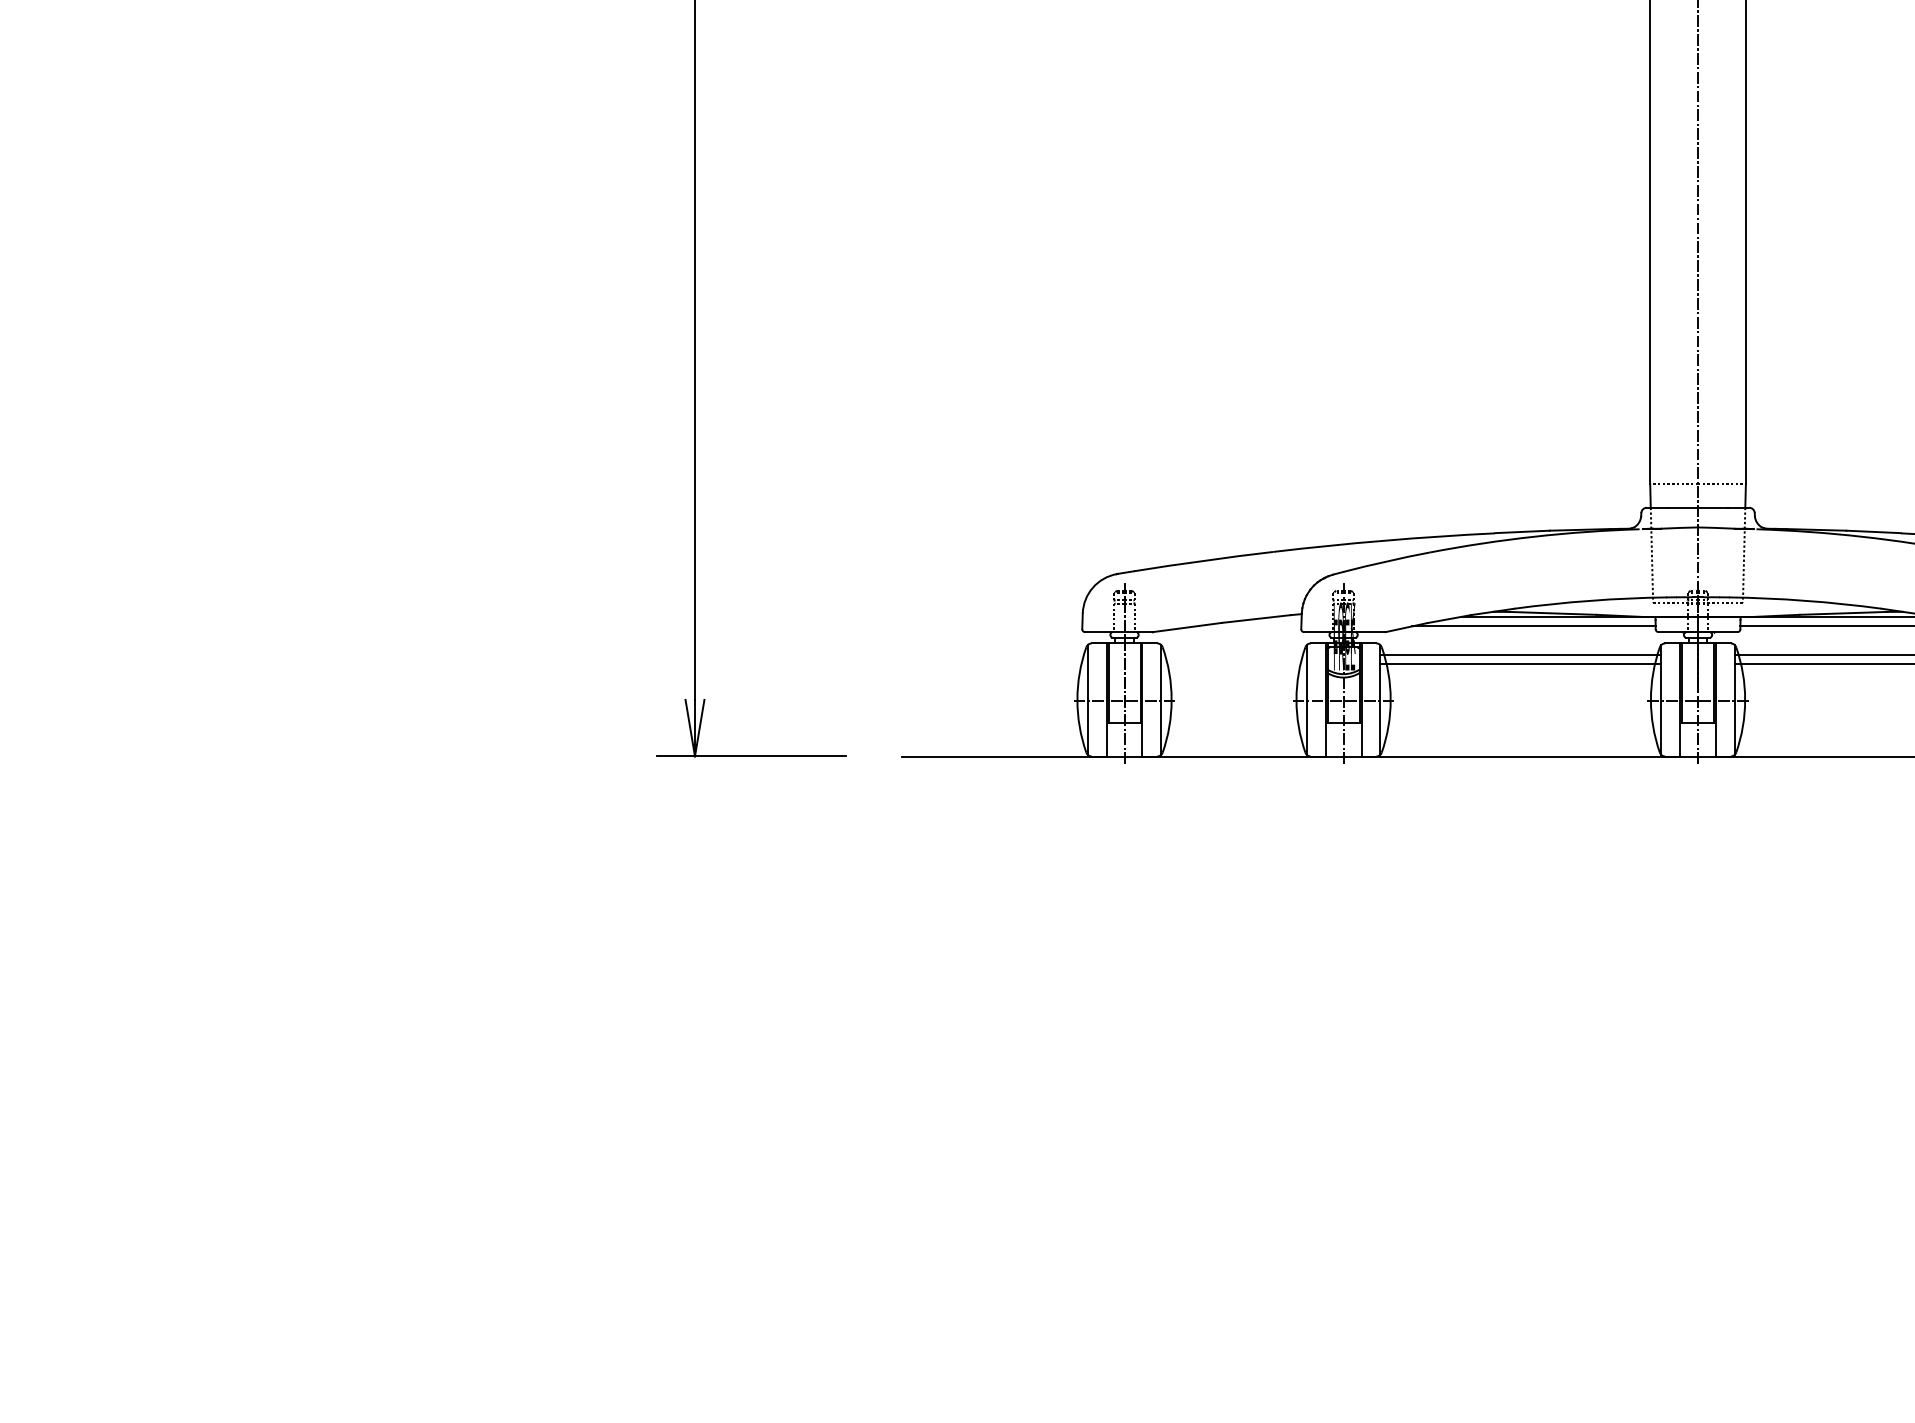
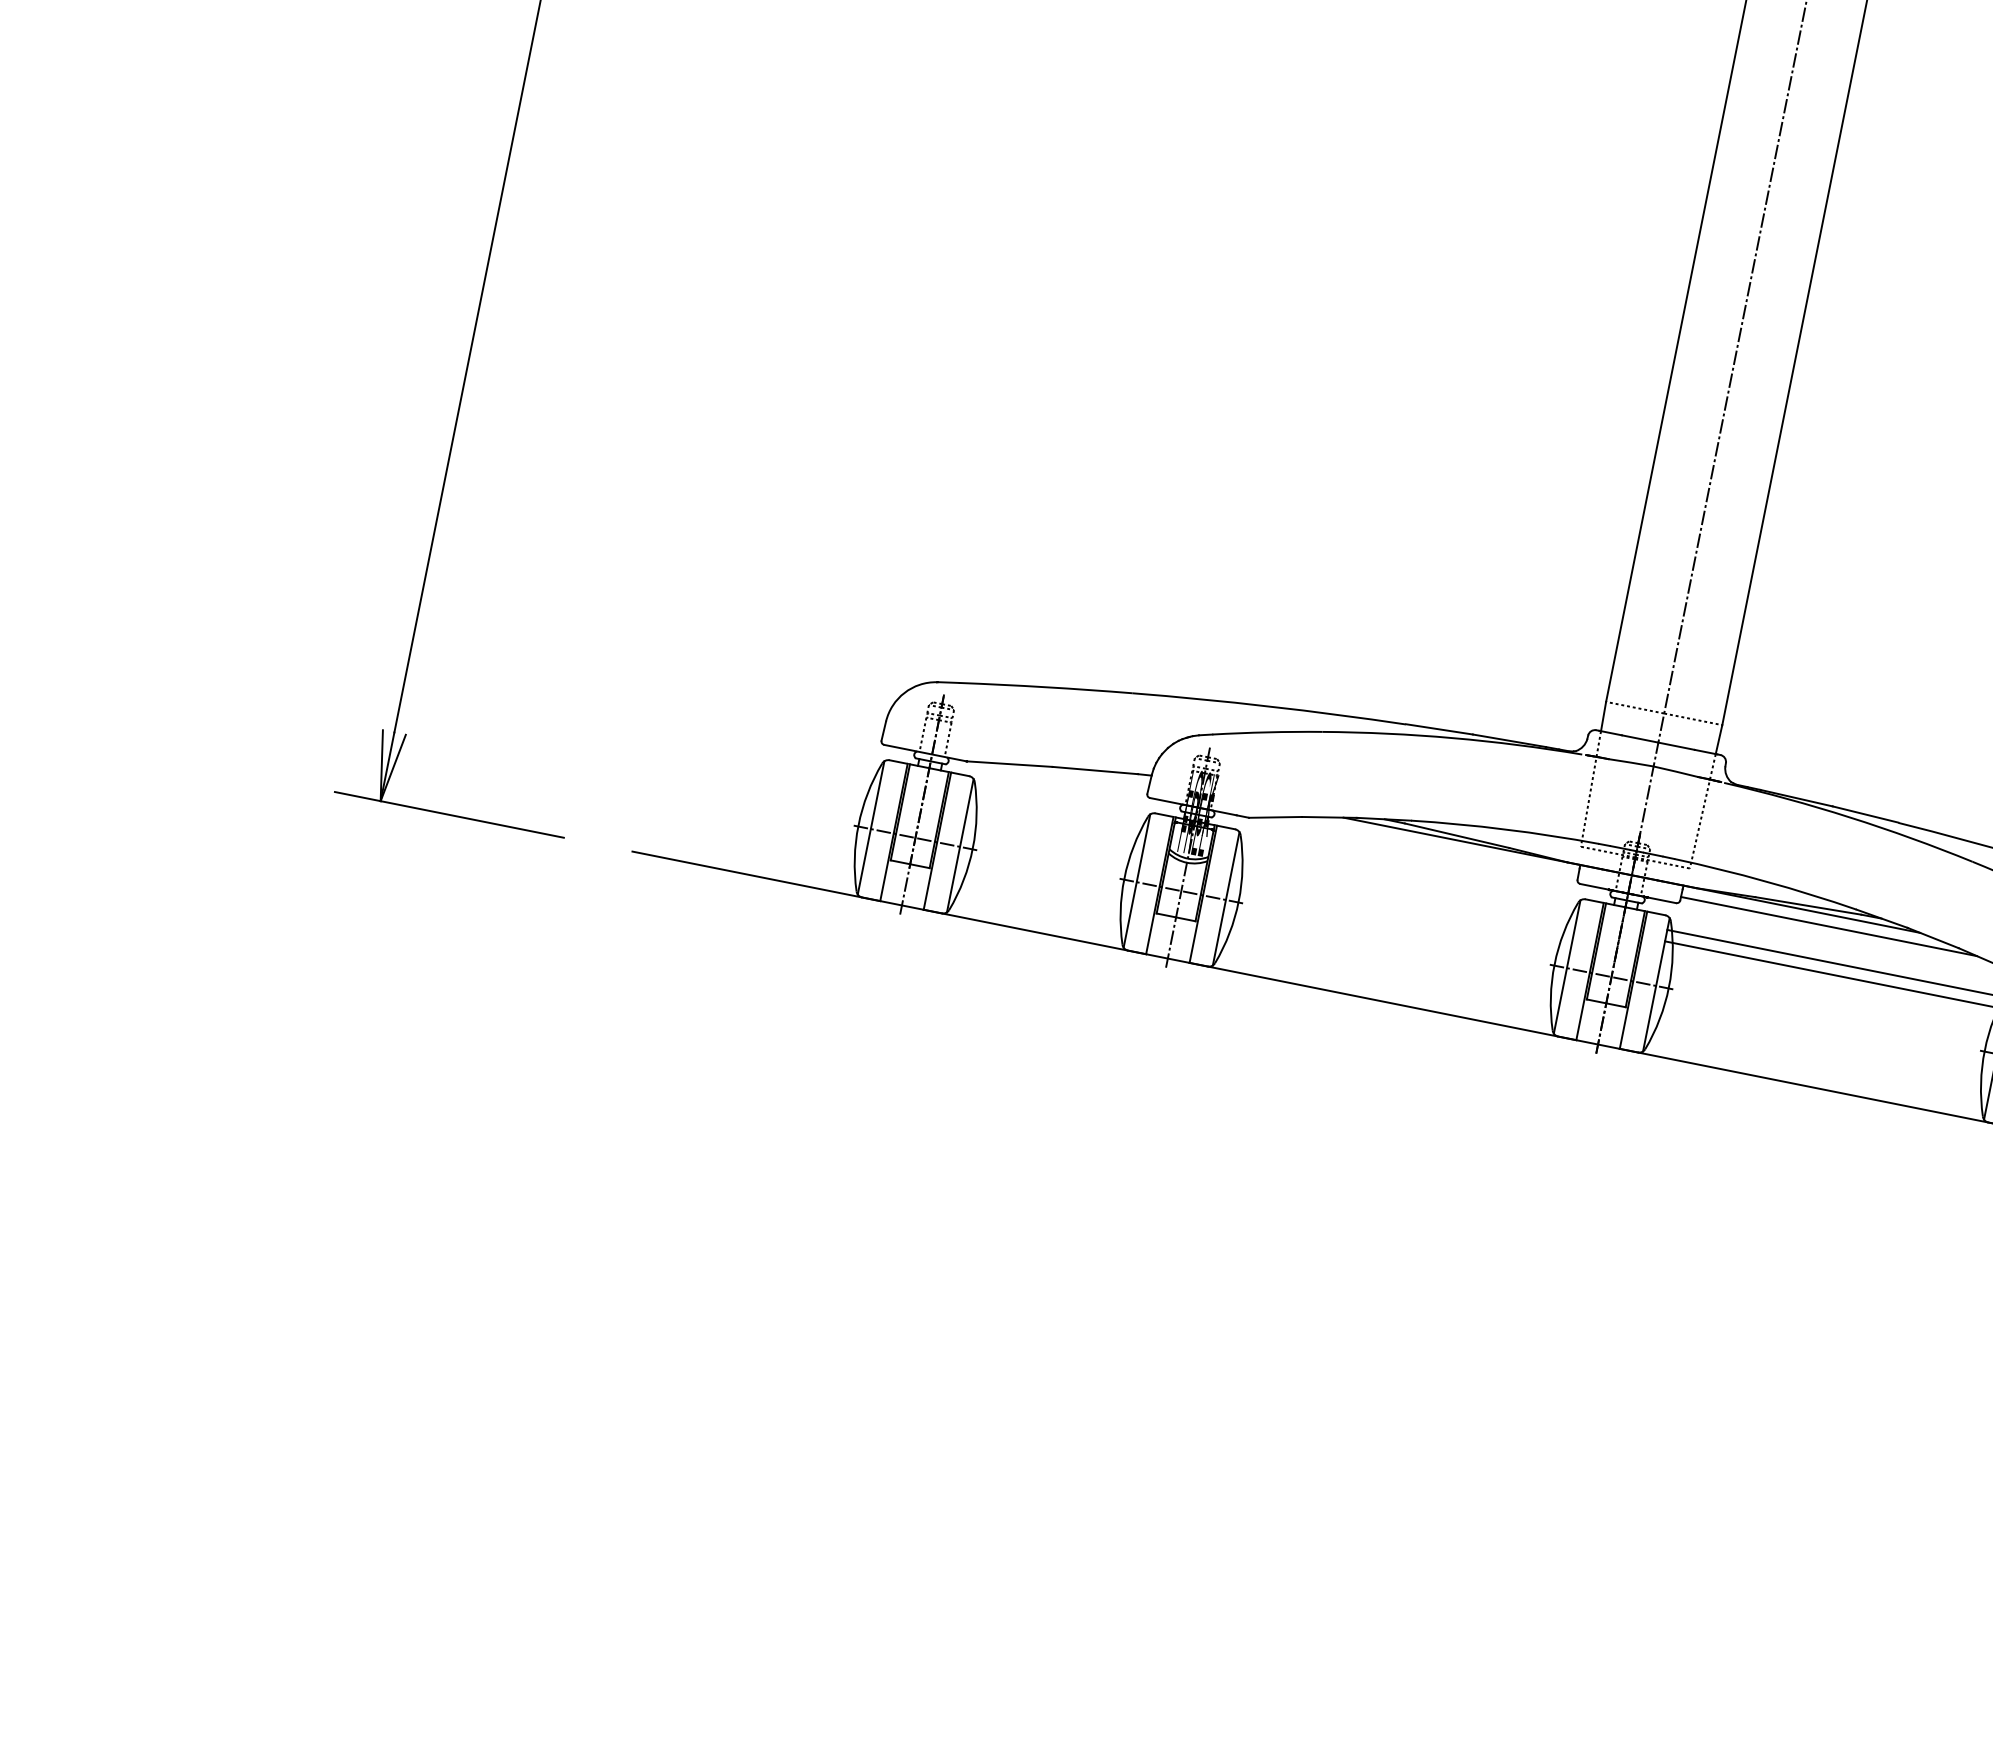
line: (1533, 626) -> (1429, 846), removed
line: (1520, 654) -> (1407, 877), removed
line: (1520, 664) -> (1404, 889), removed

